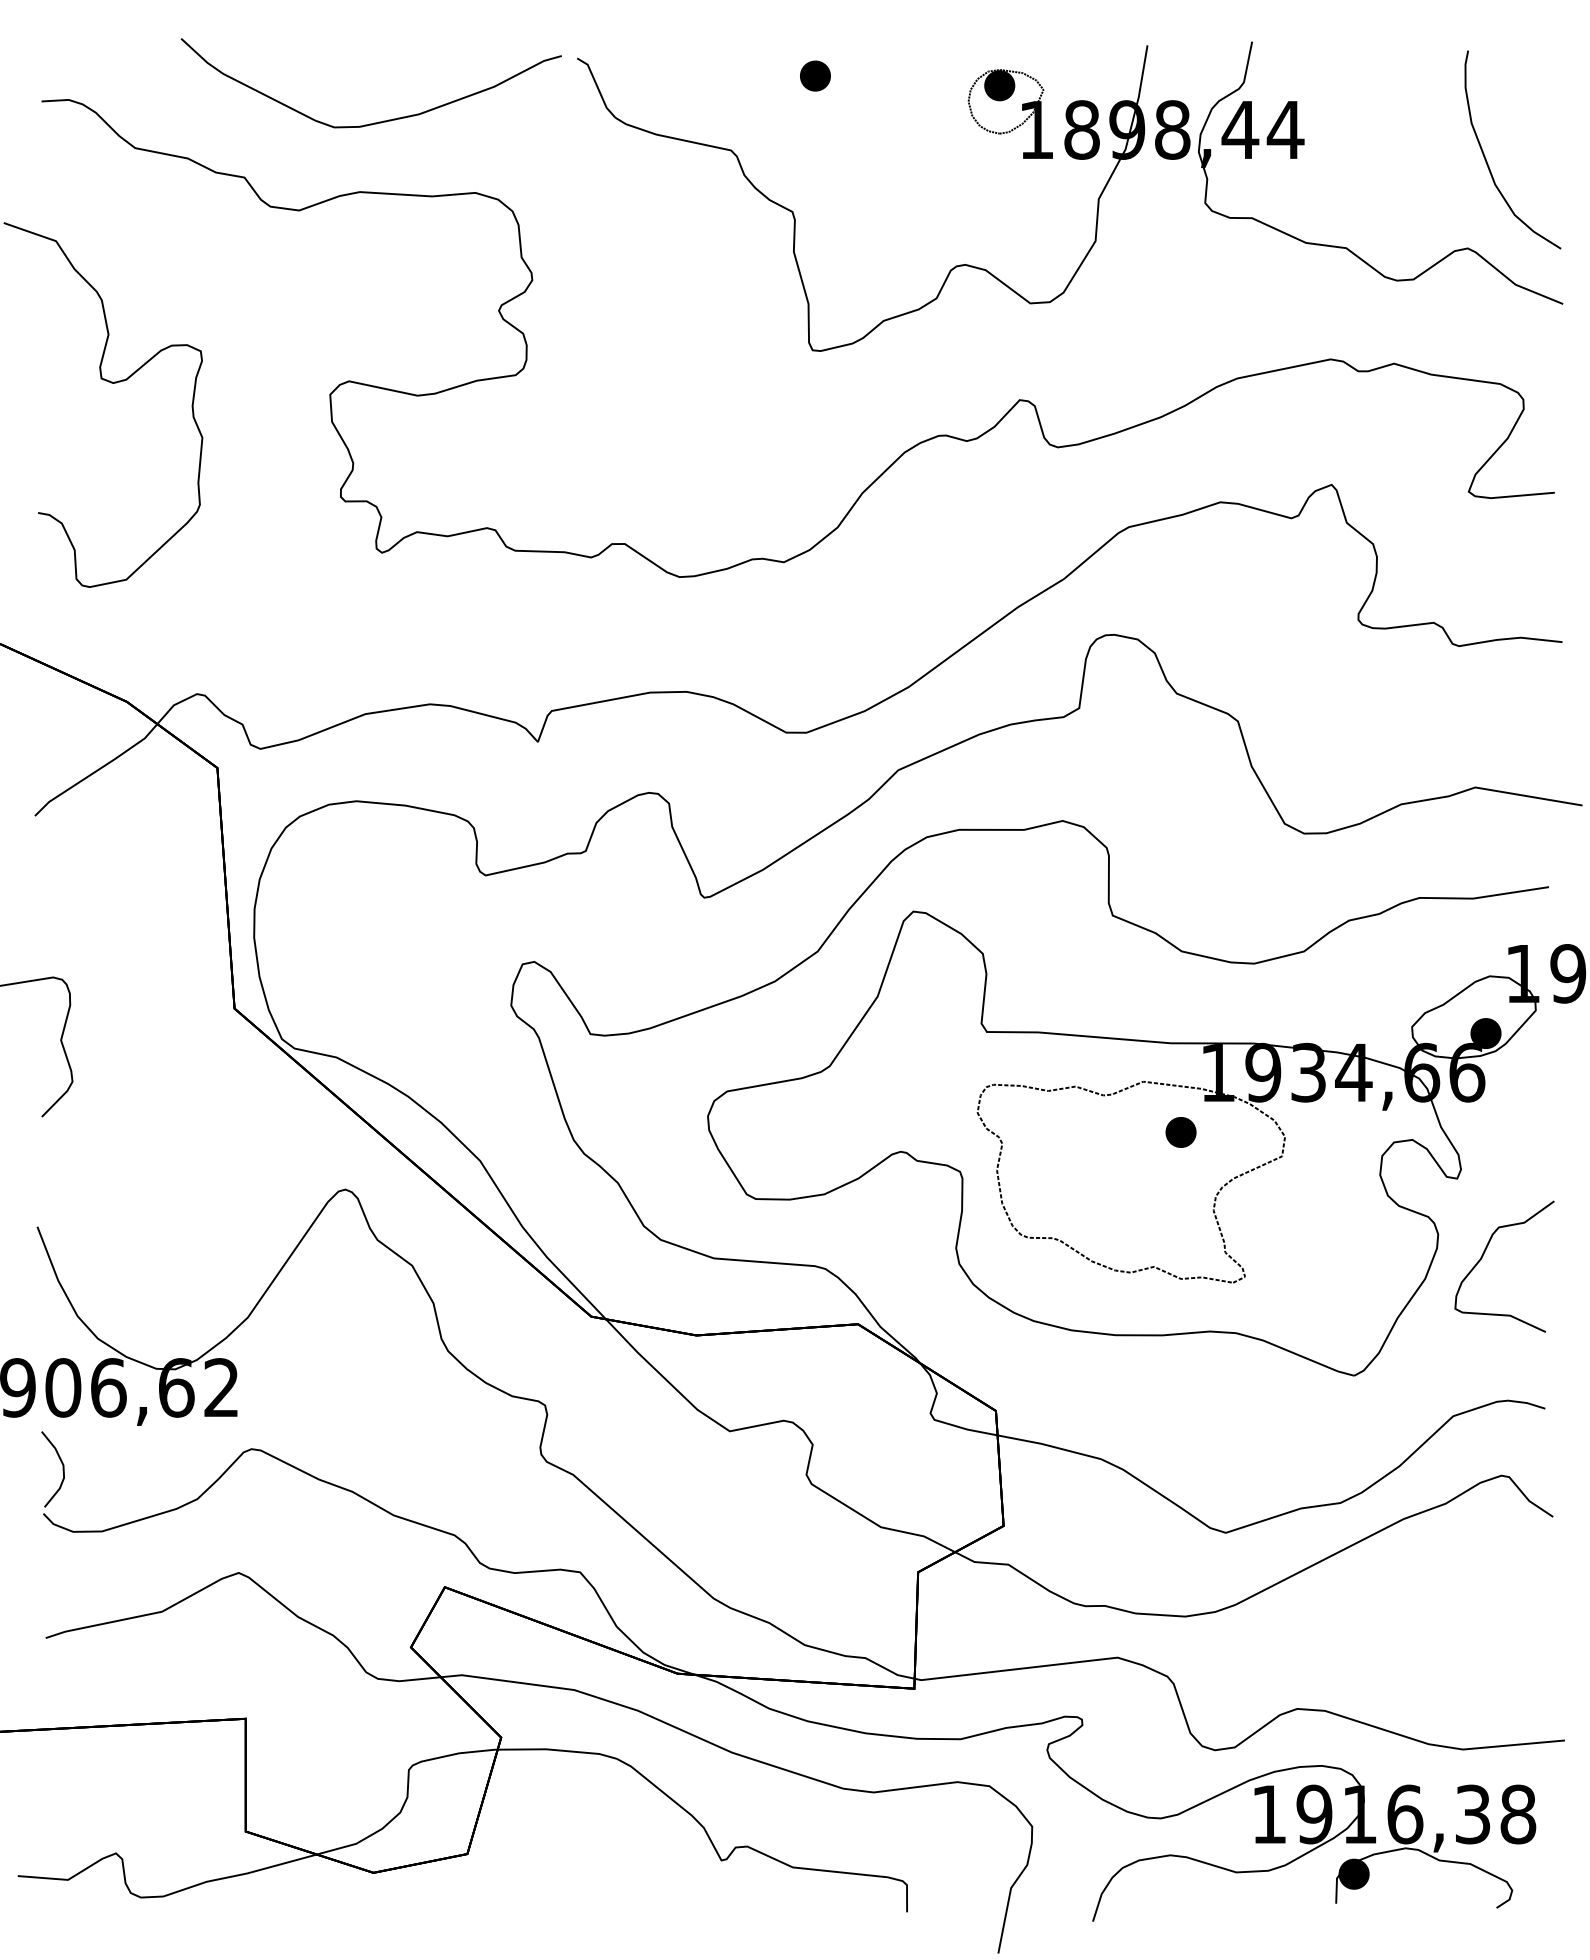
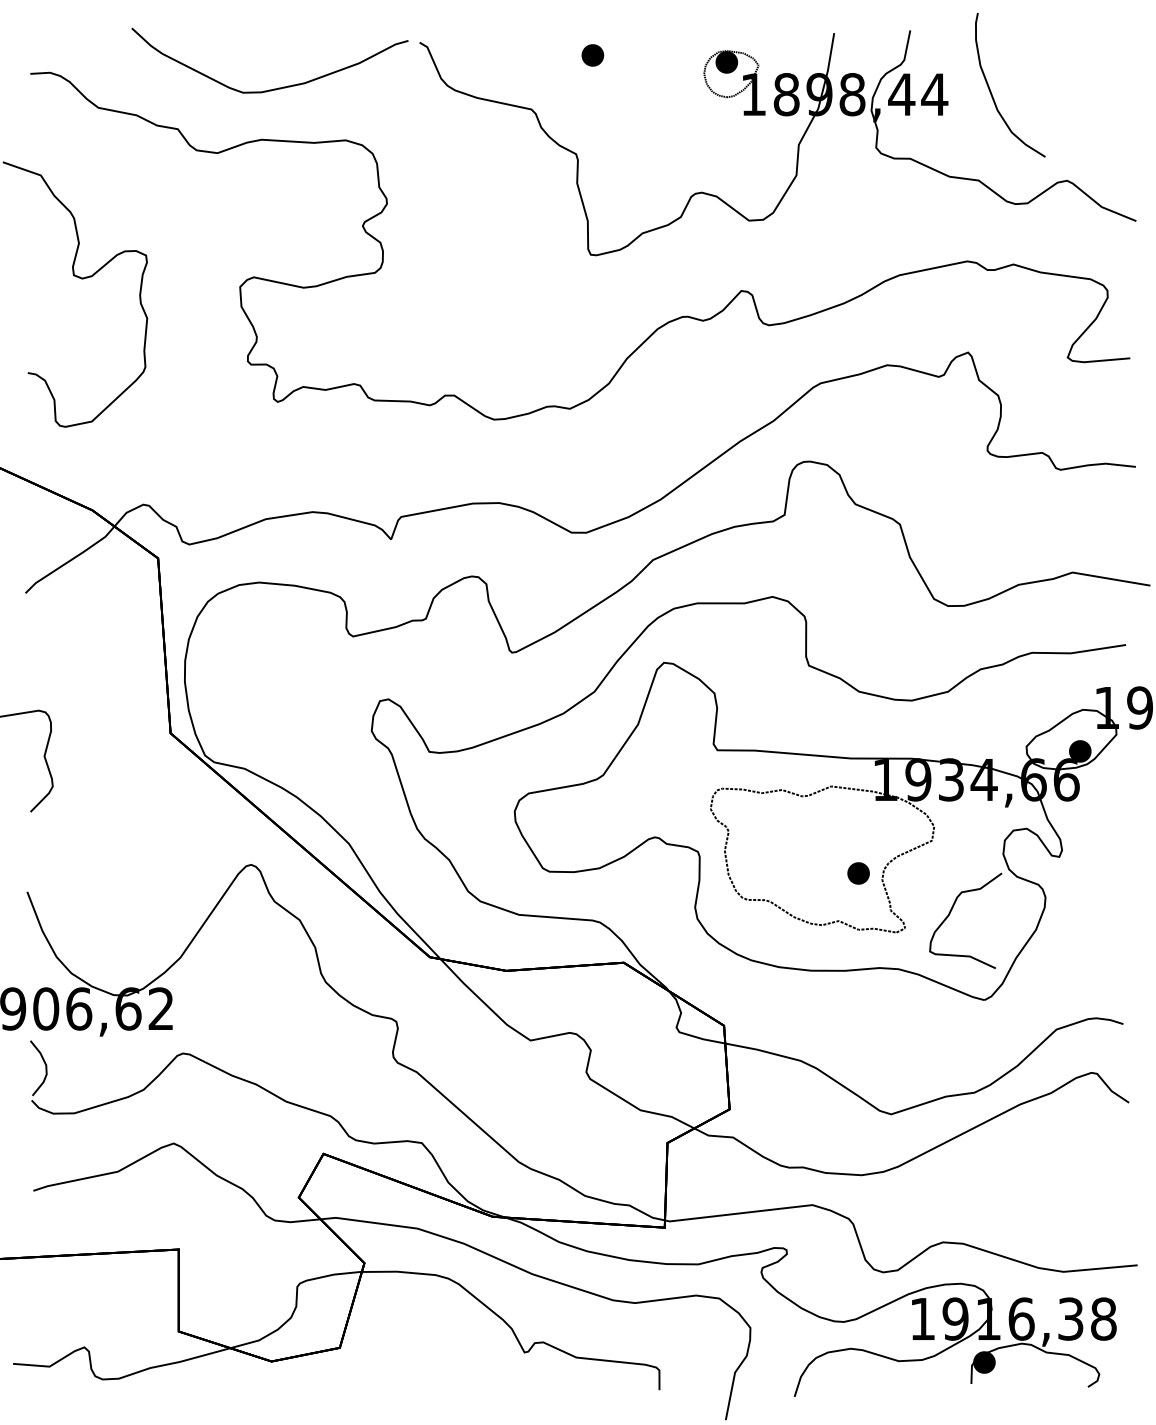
curve: (1486, 158) -> (991, 91), moved
part: (1180, 1132) -> (858, 873), moved
curve: (1483, 1256) -> (950, 913), moved

